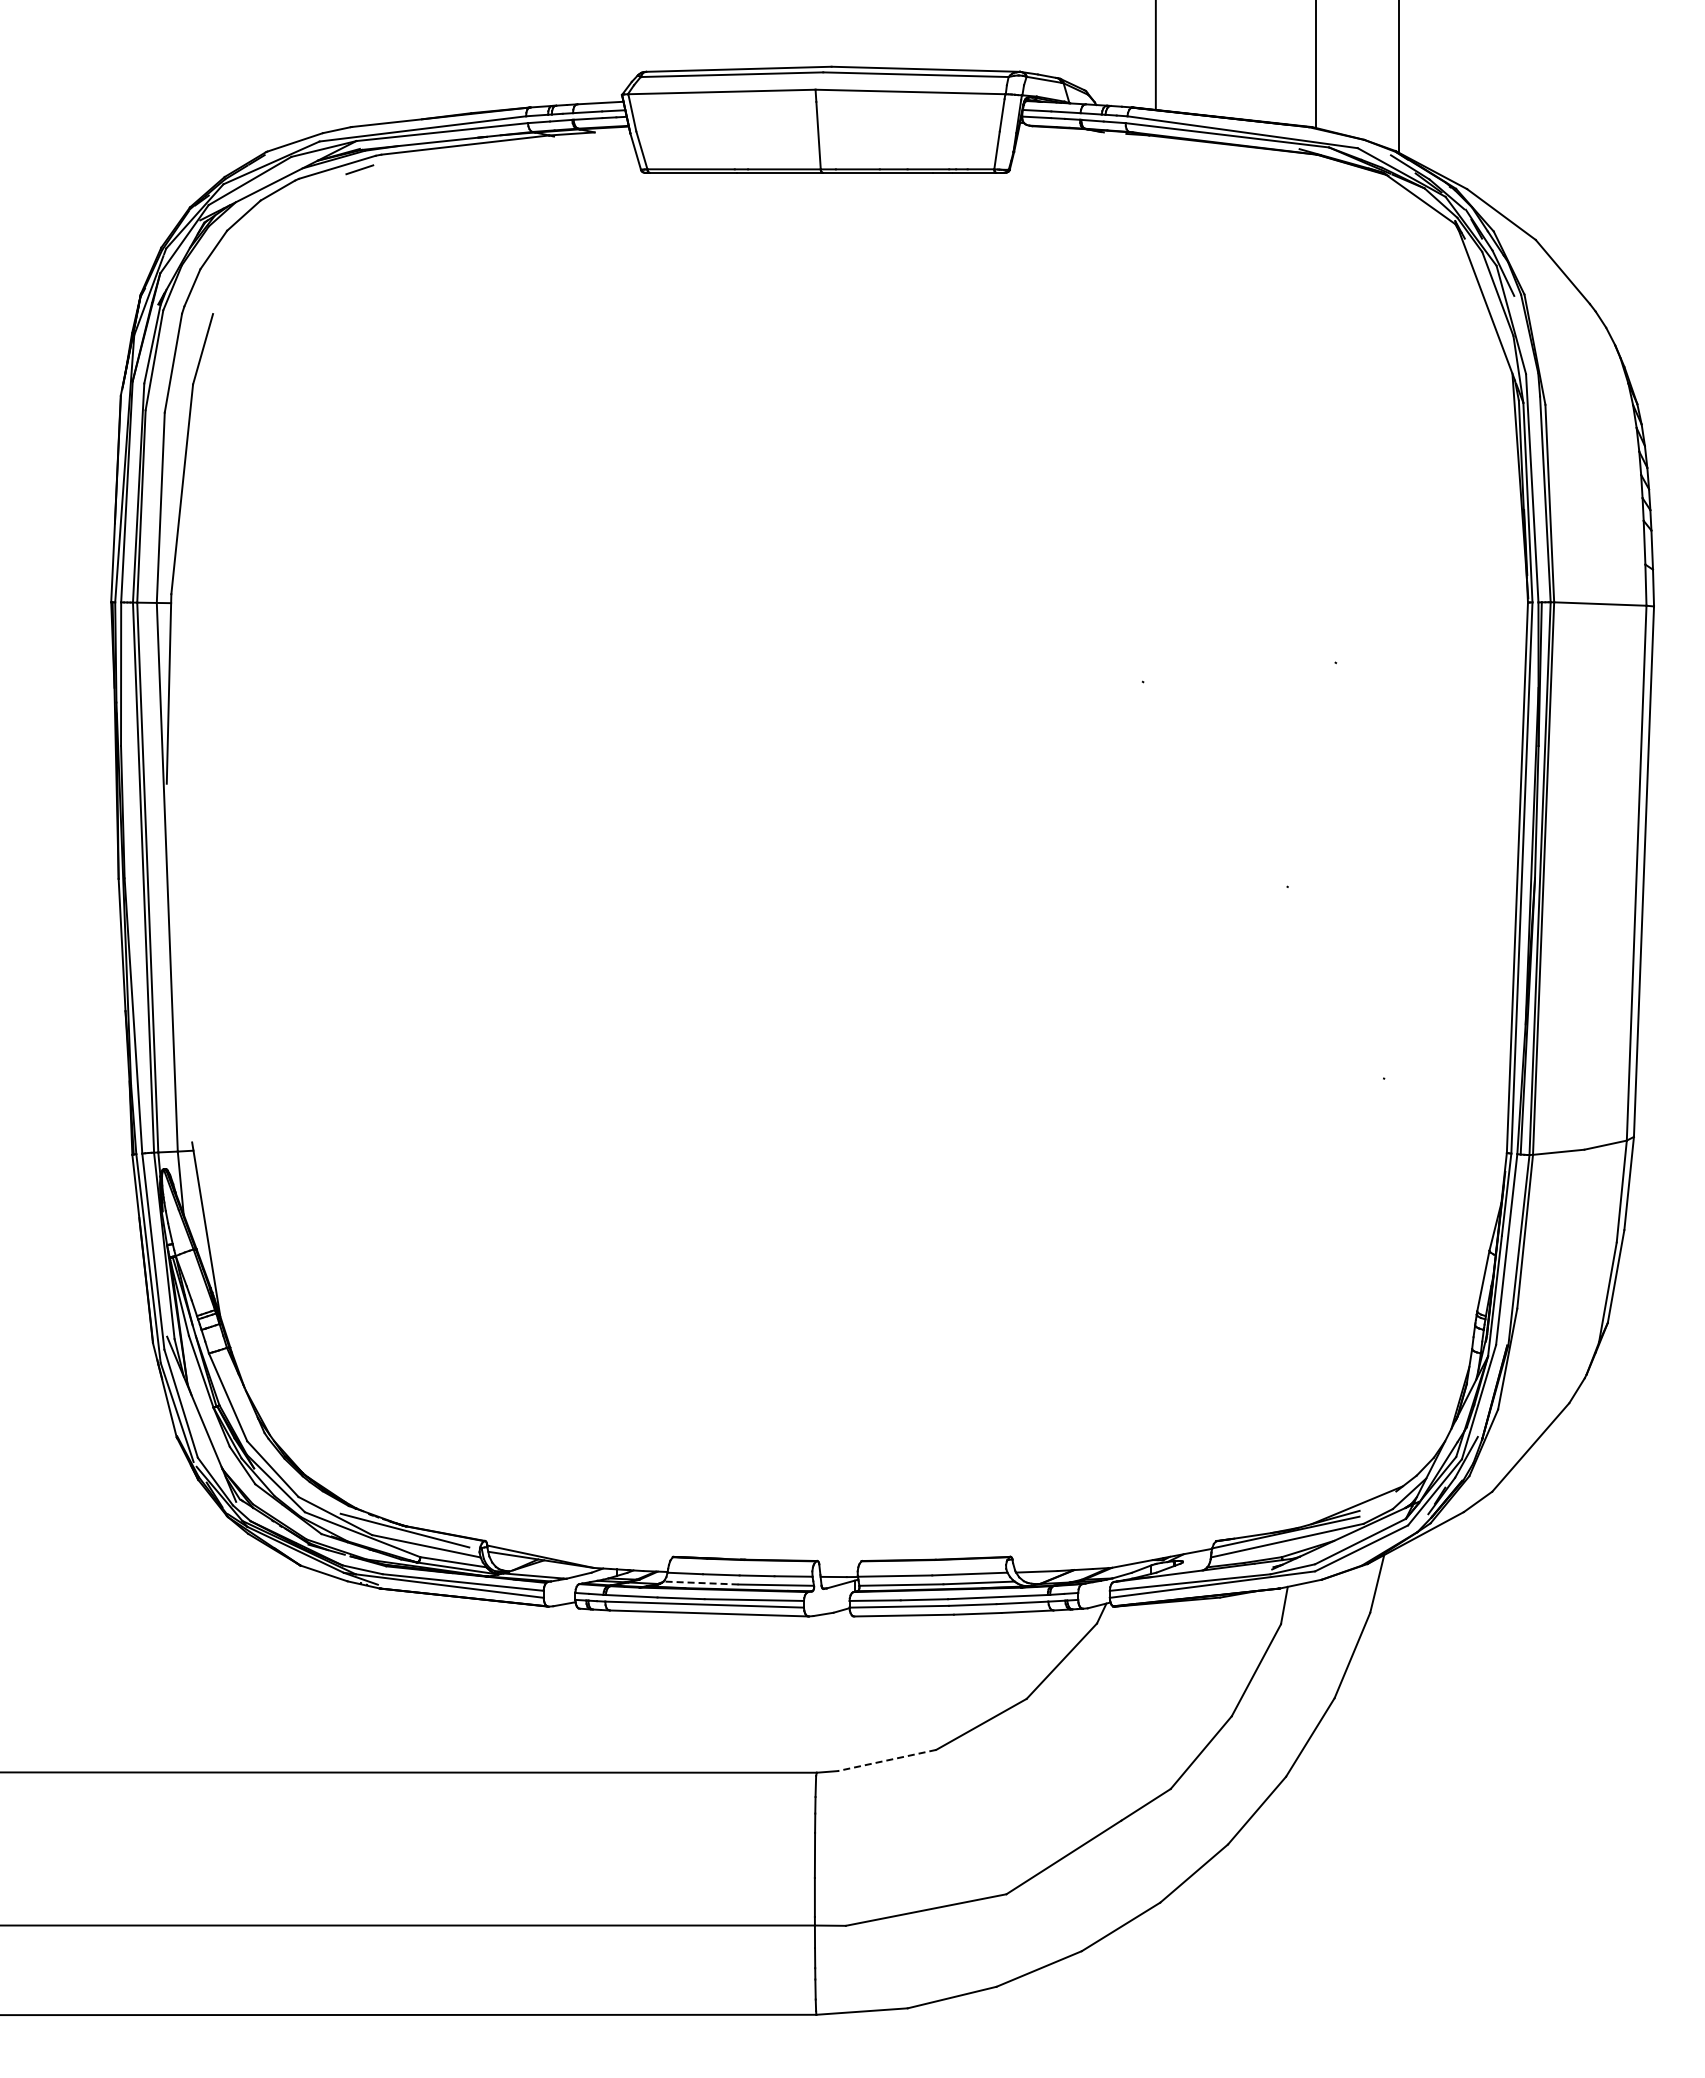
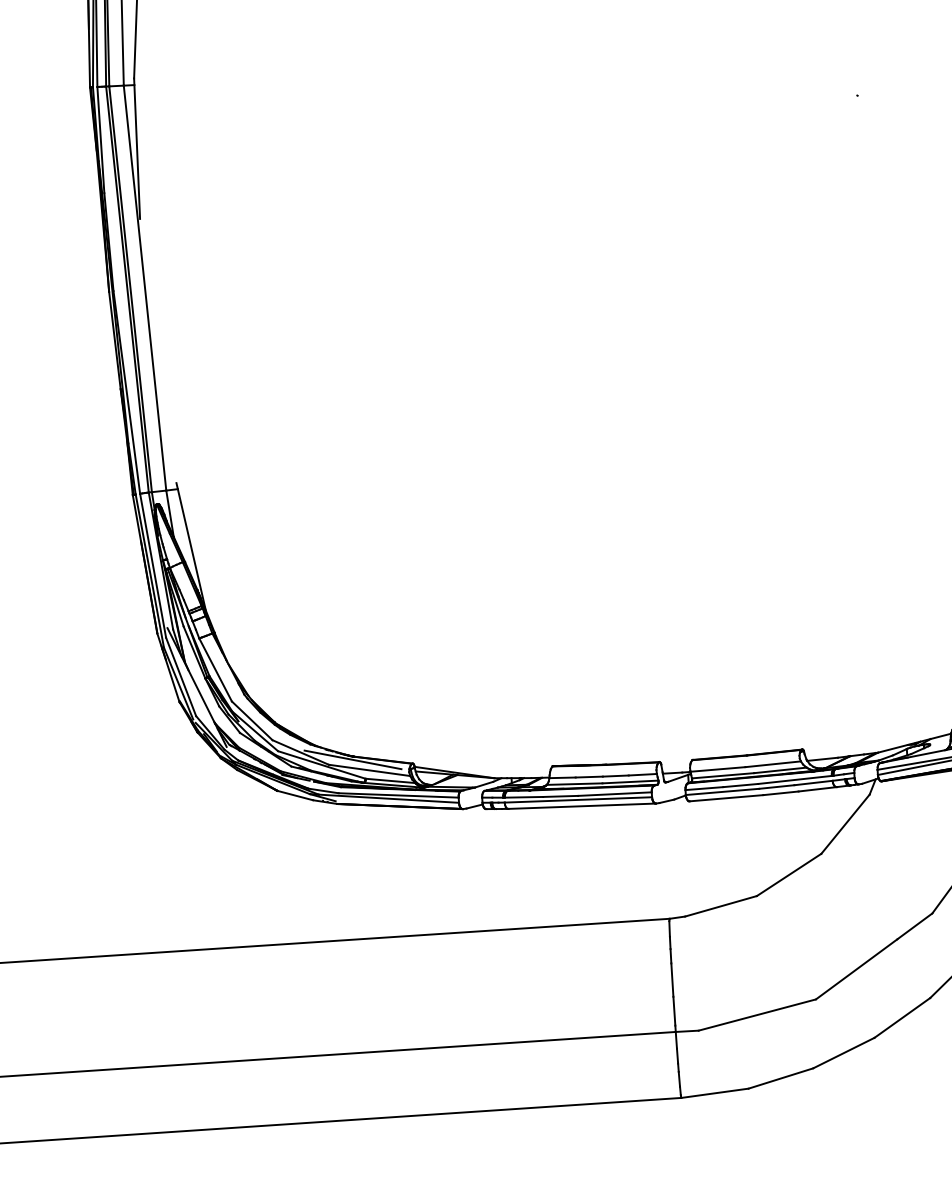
line: (701, 1583) -> (575, 784), dashed -> solid
line: (886, 1760) -> (720, 906), dashed -> solid

